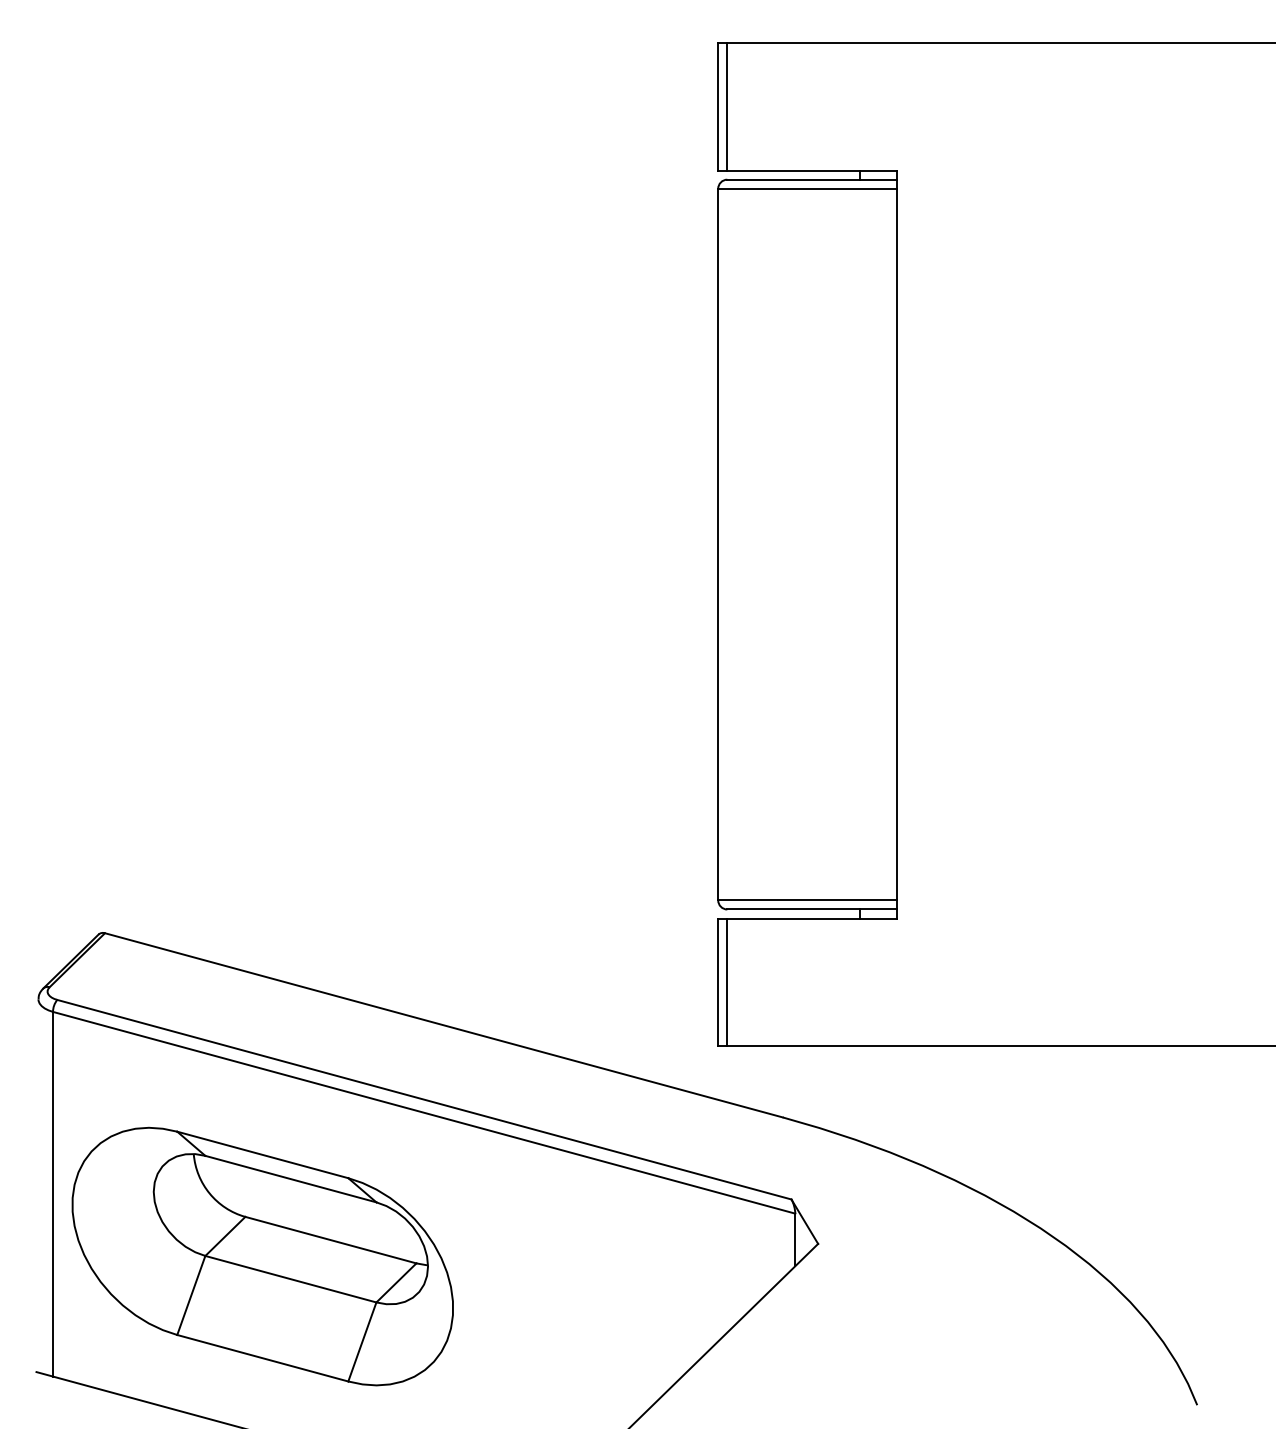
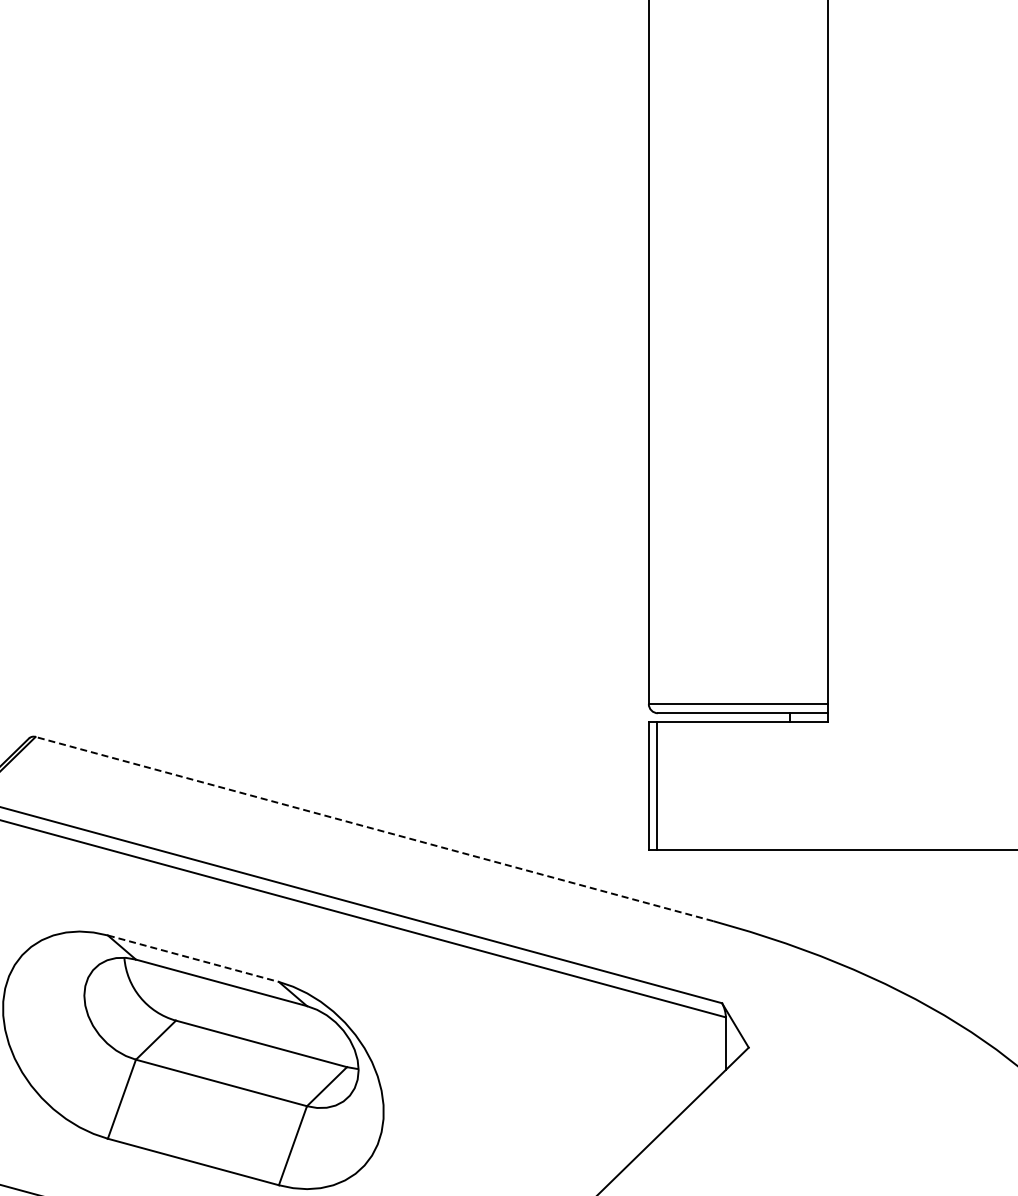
line: (443, 1025) -> (374, 829), solid -> dashed
line: (262, 1154) -> (193, 958), solid -> dashed

